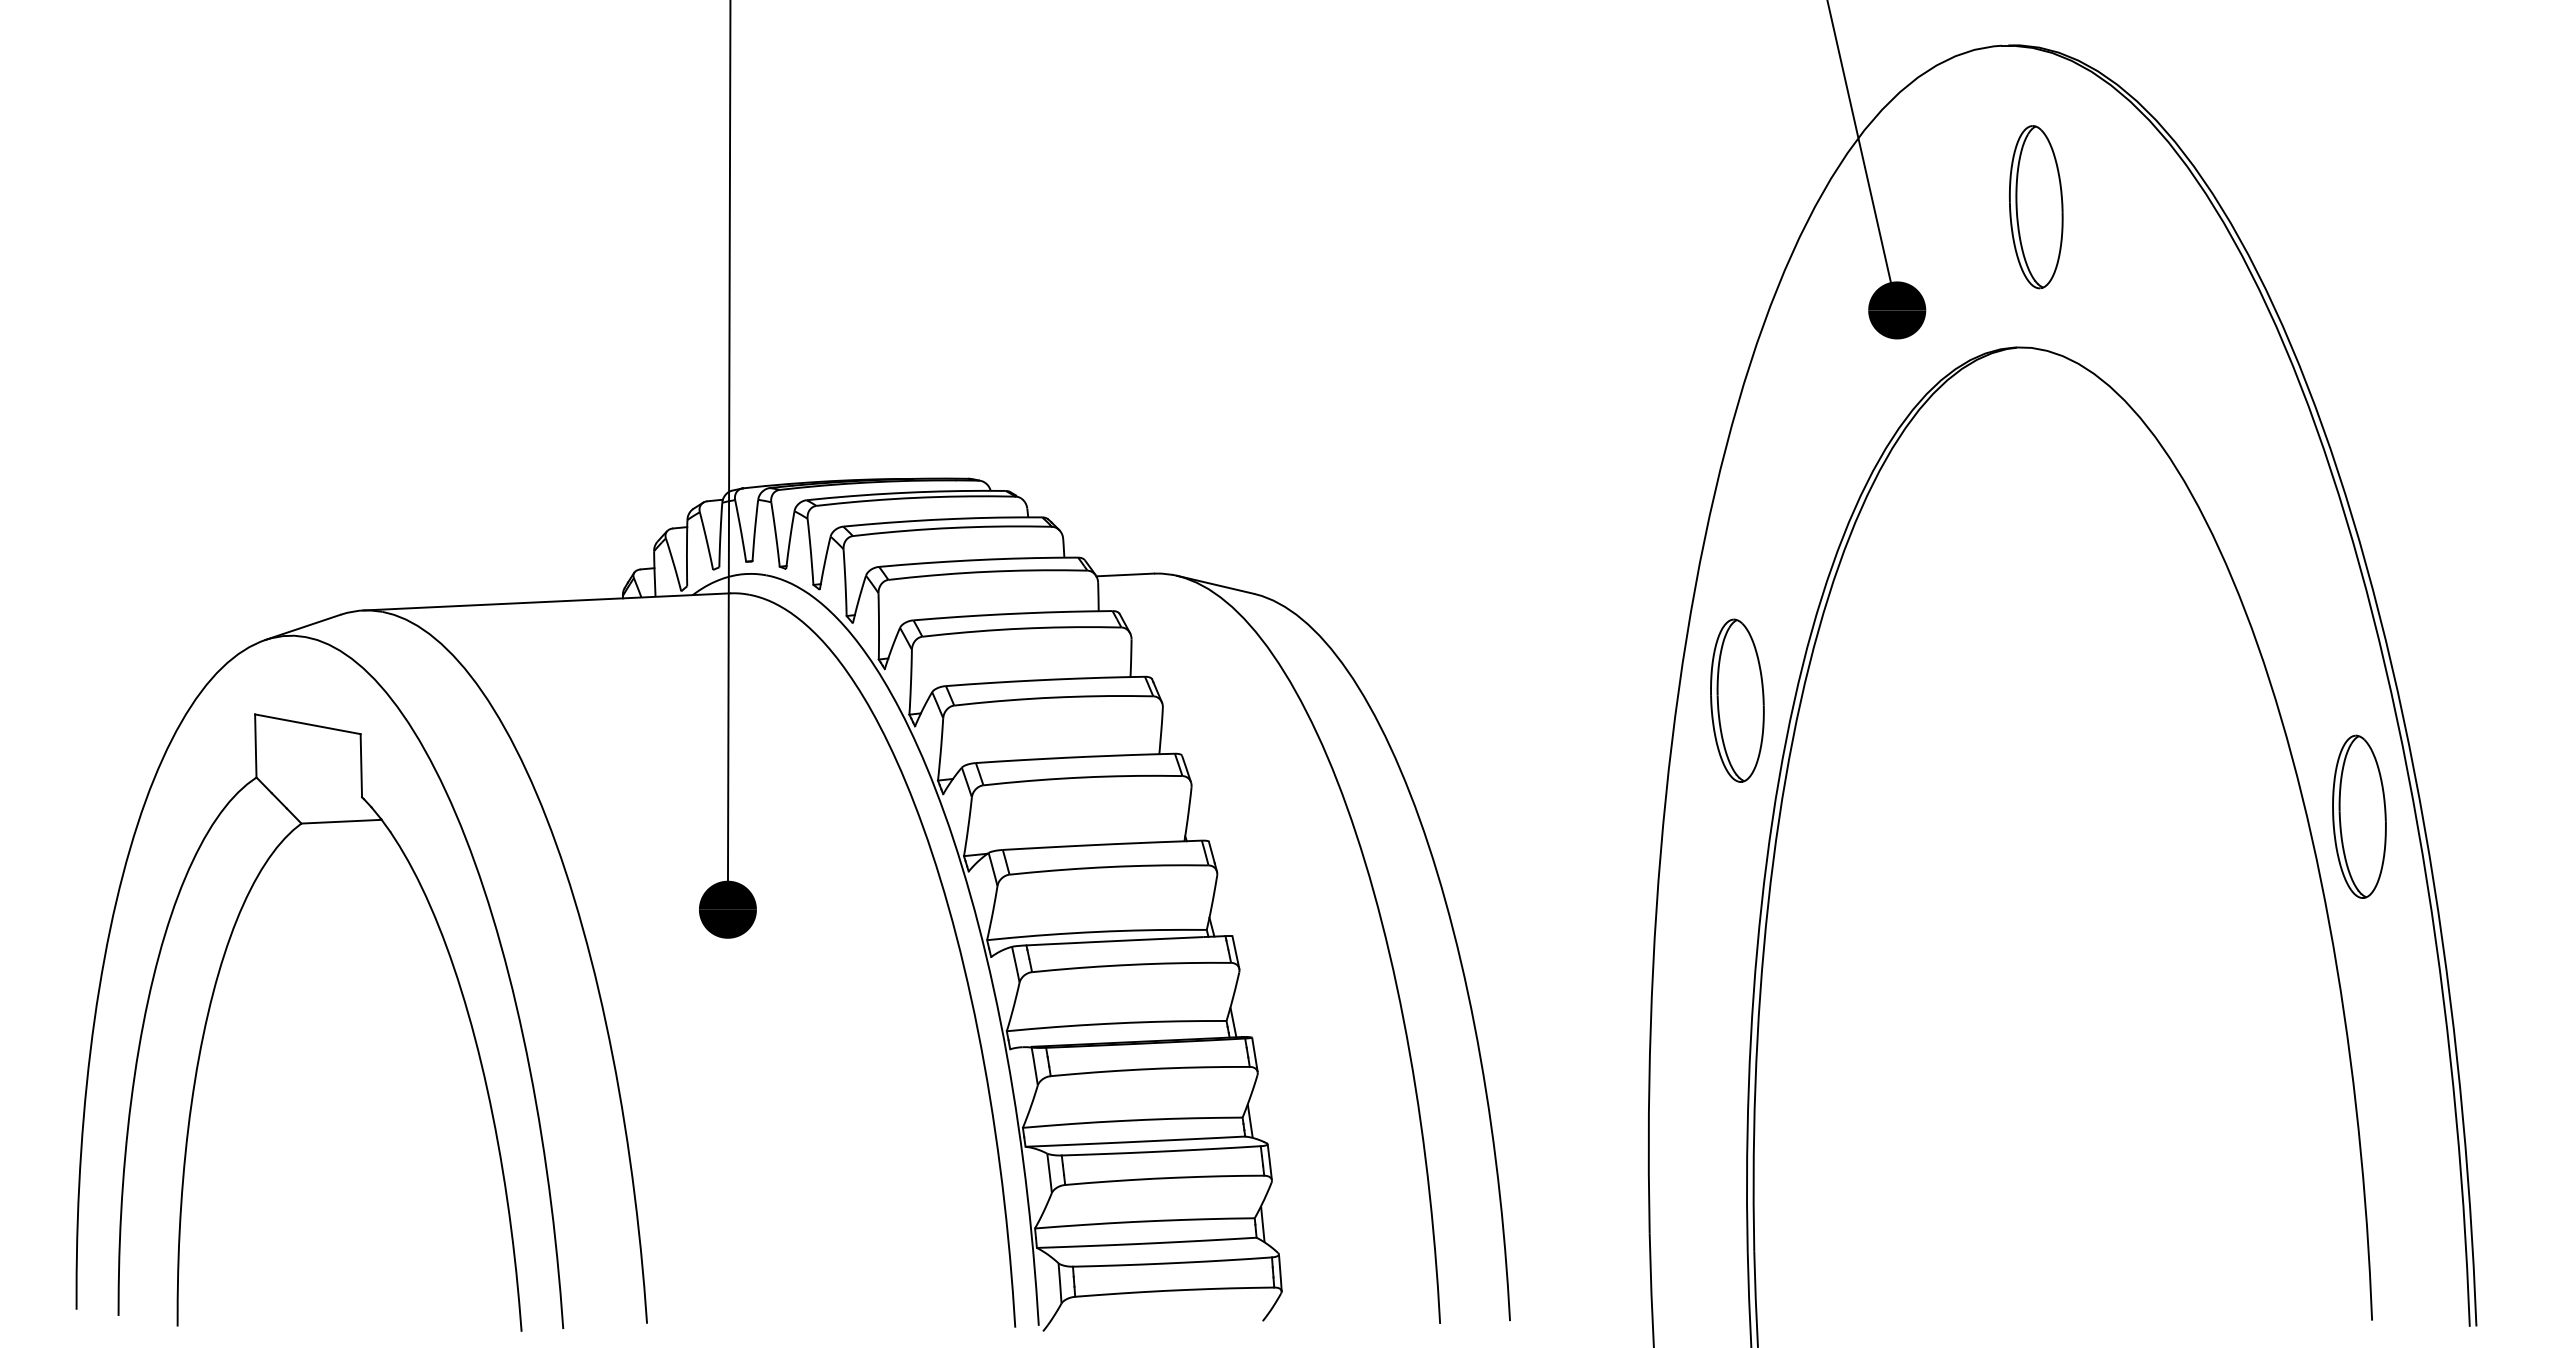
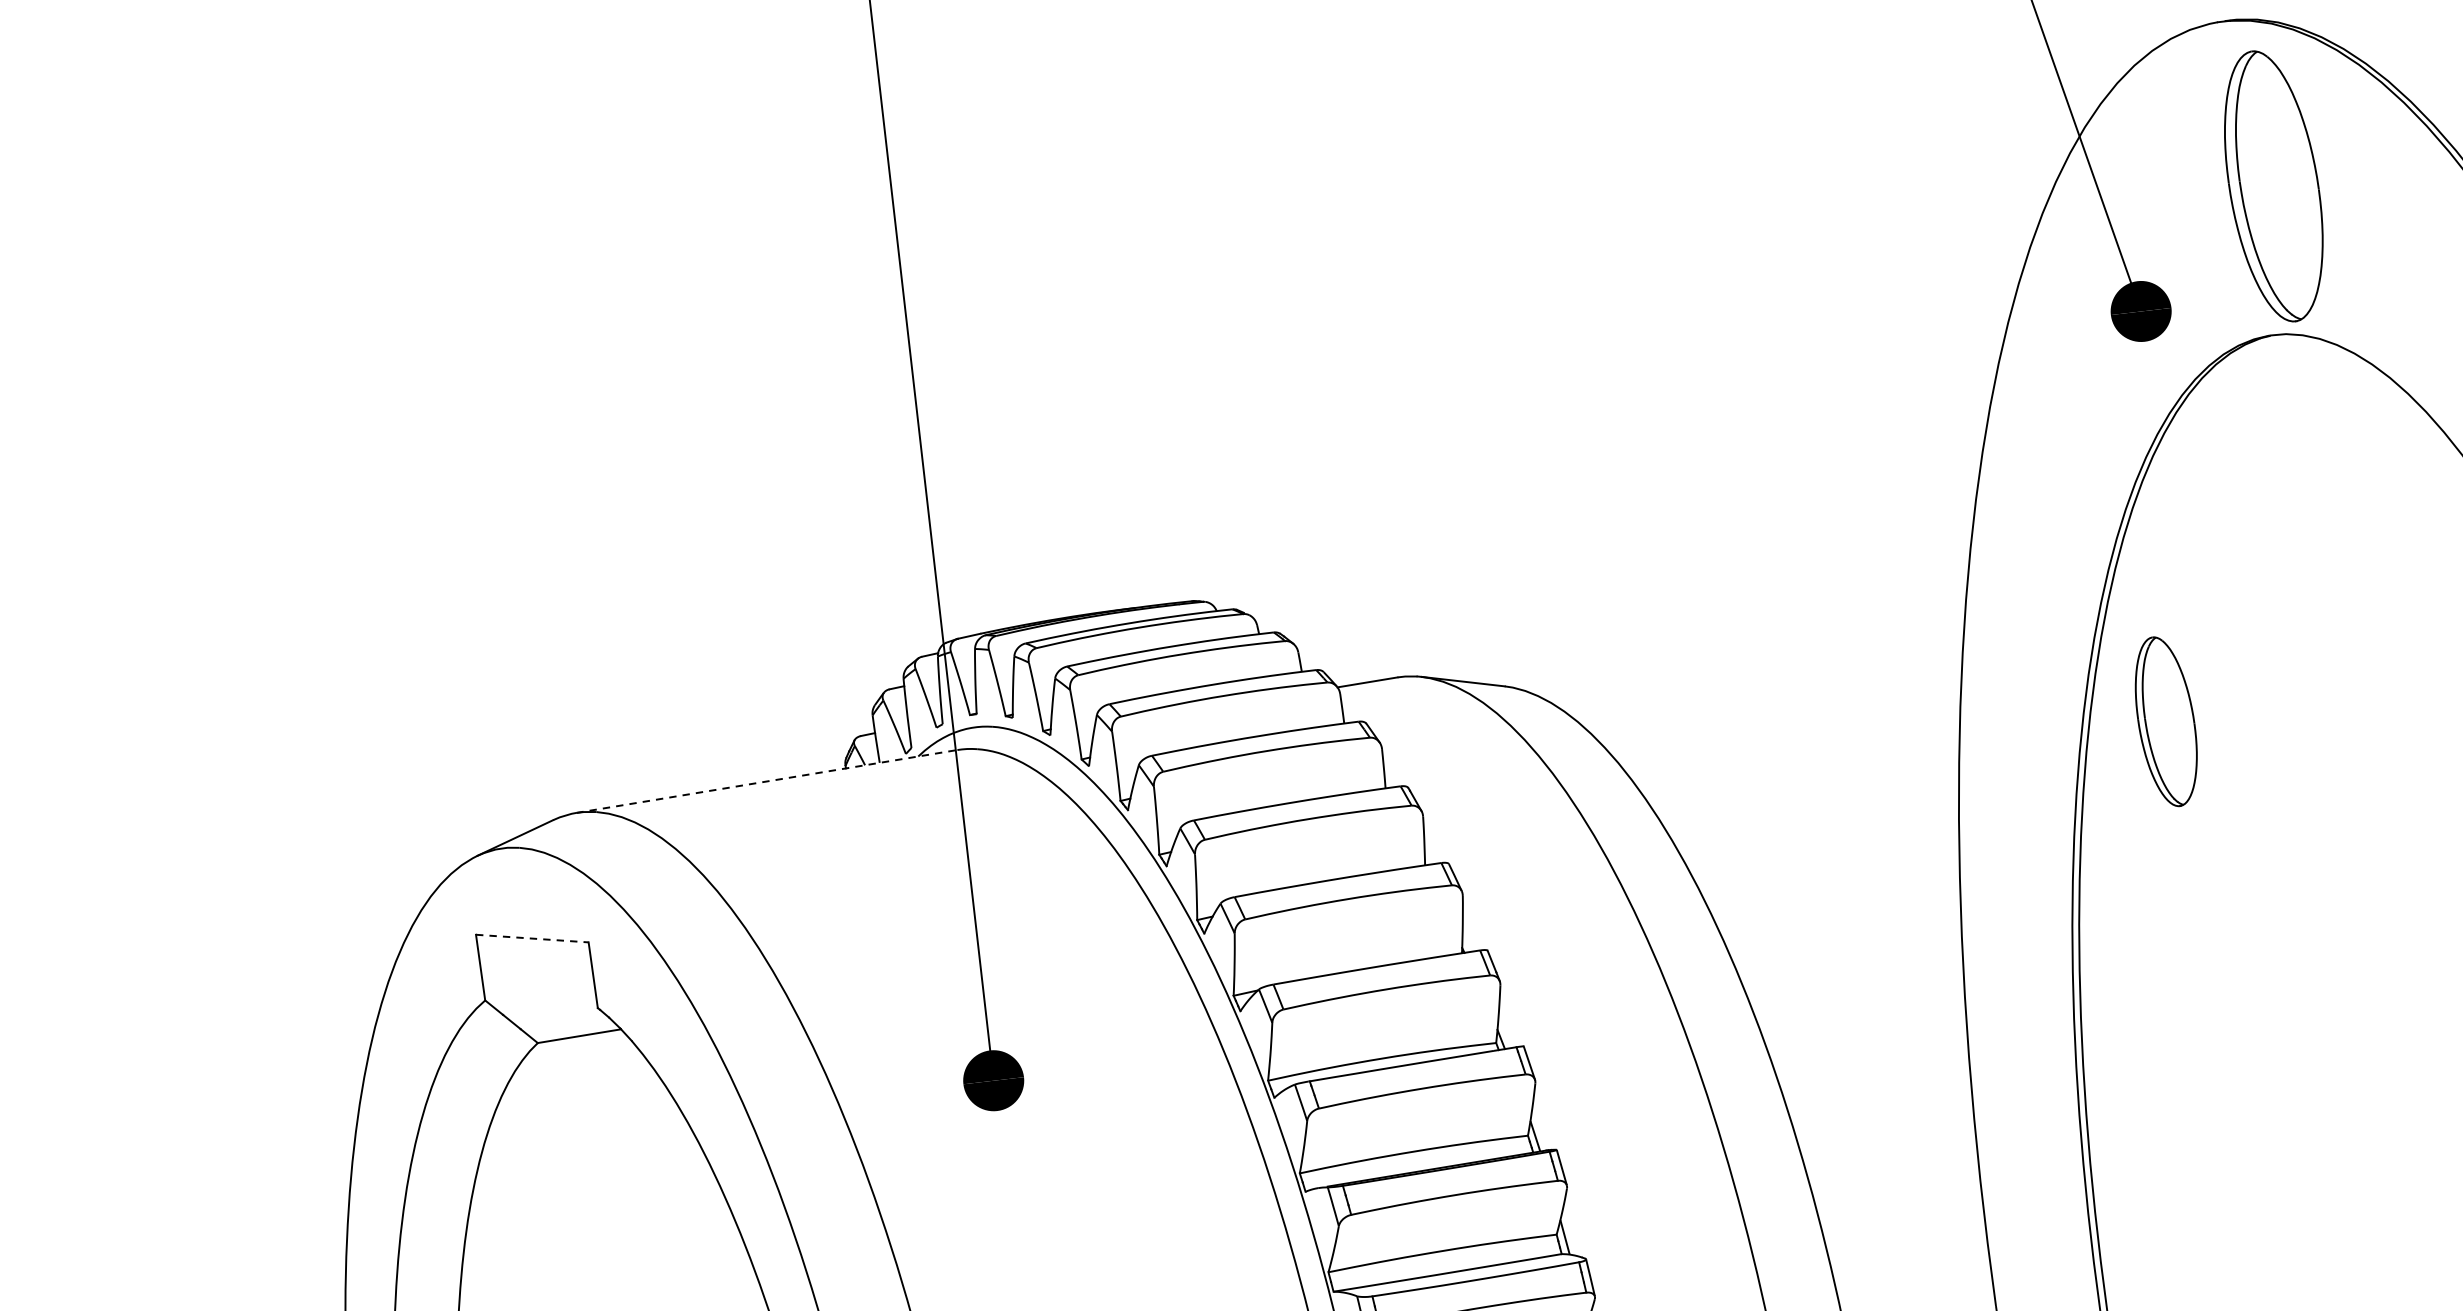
part: (2035, 207) -> (2272, 187), size x1.6
line: (546, 601) -> (766, 781), solid -> dashed
part: (1737, 700) -> (2166, 721), moved
line: (307, 724) -> (531, 938), solid -> dashed

